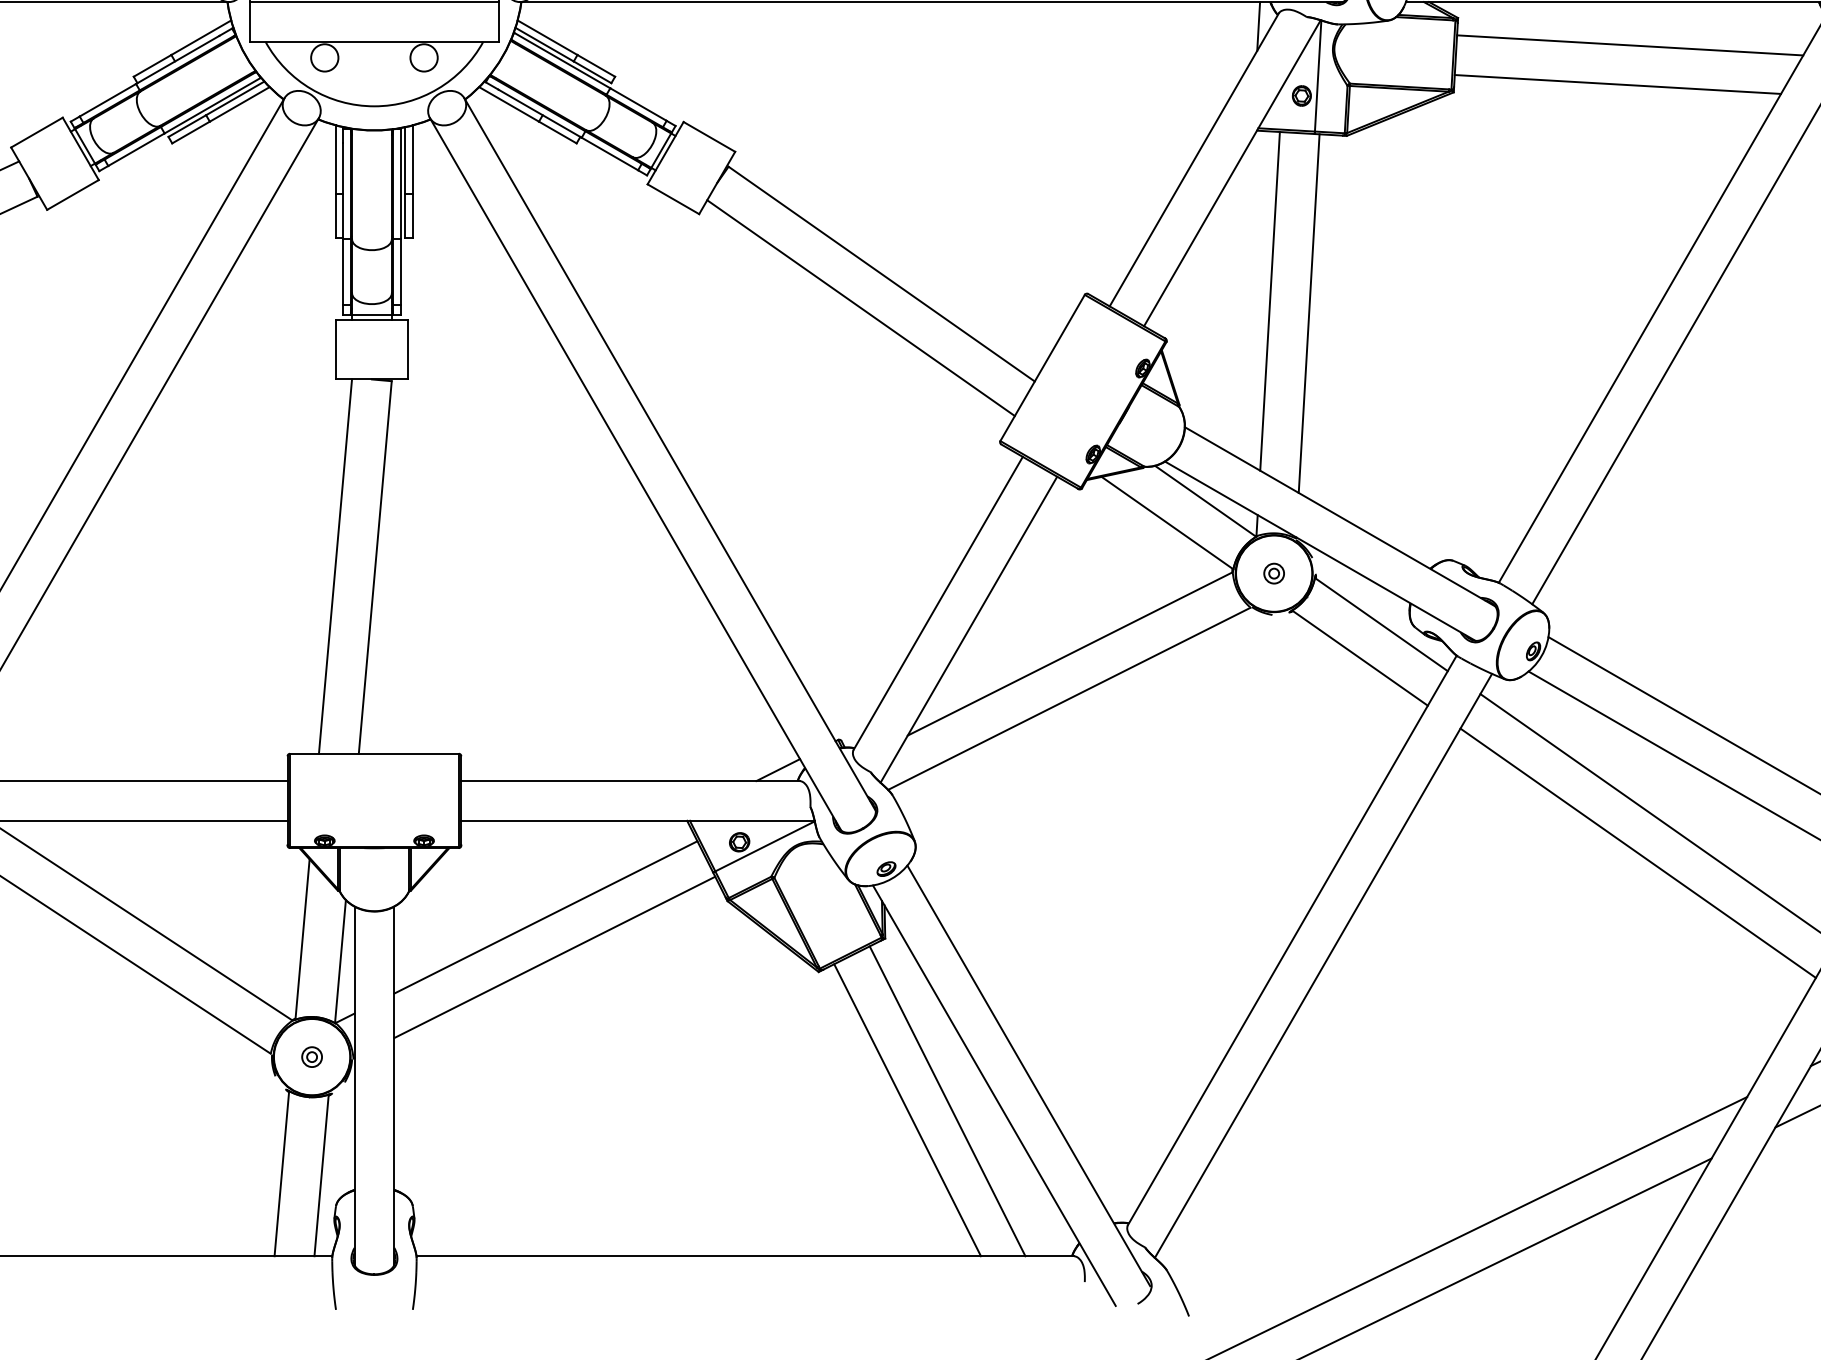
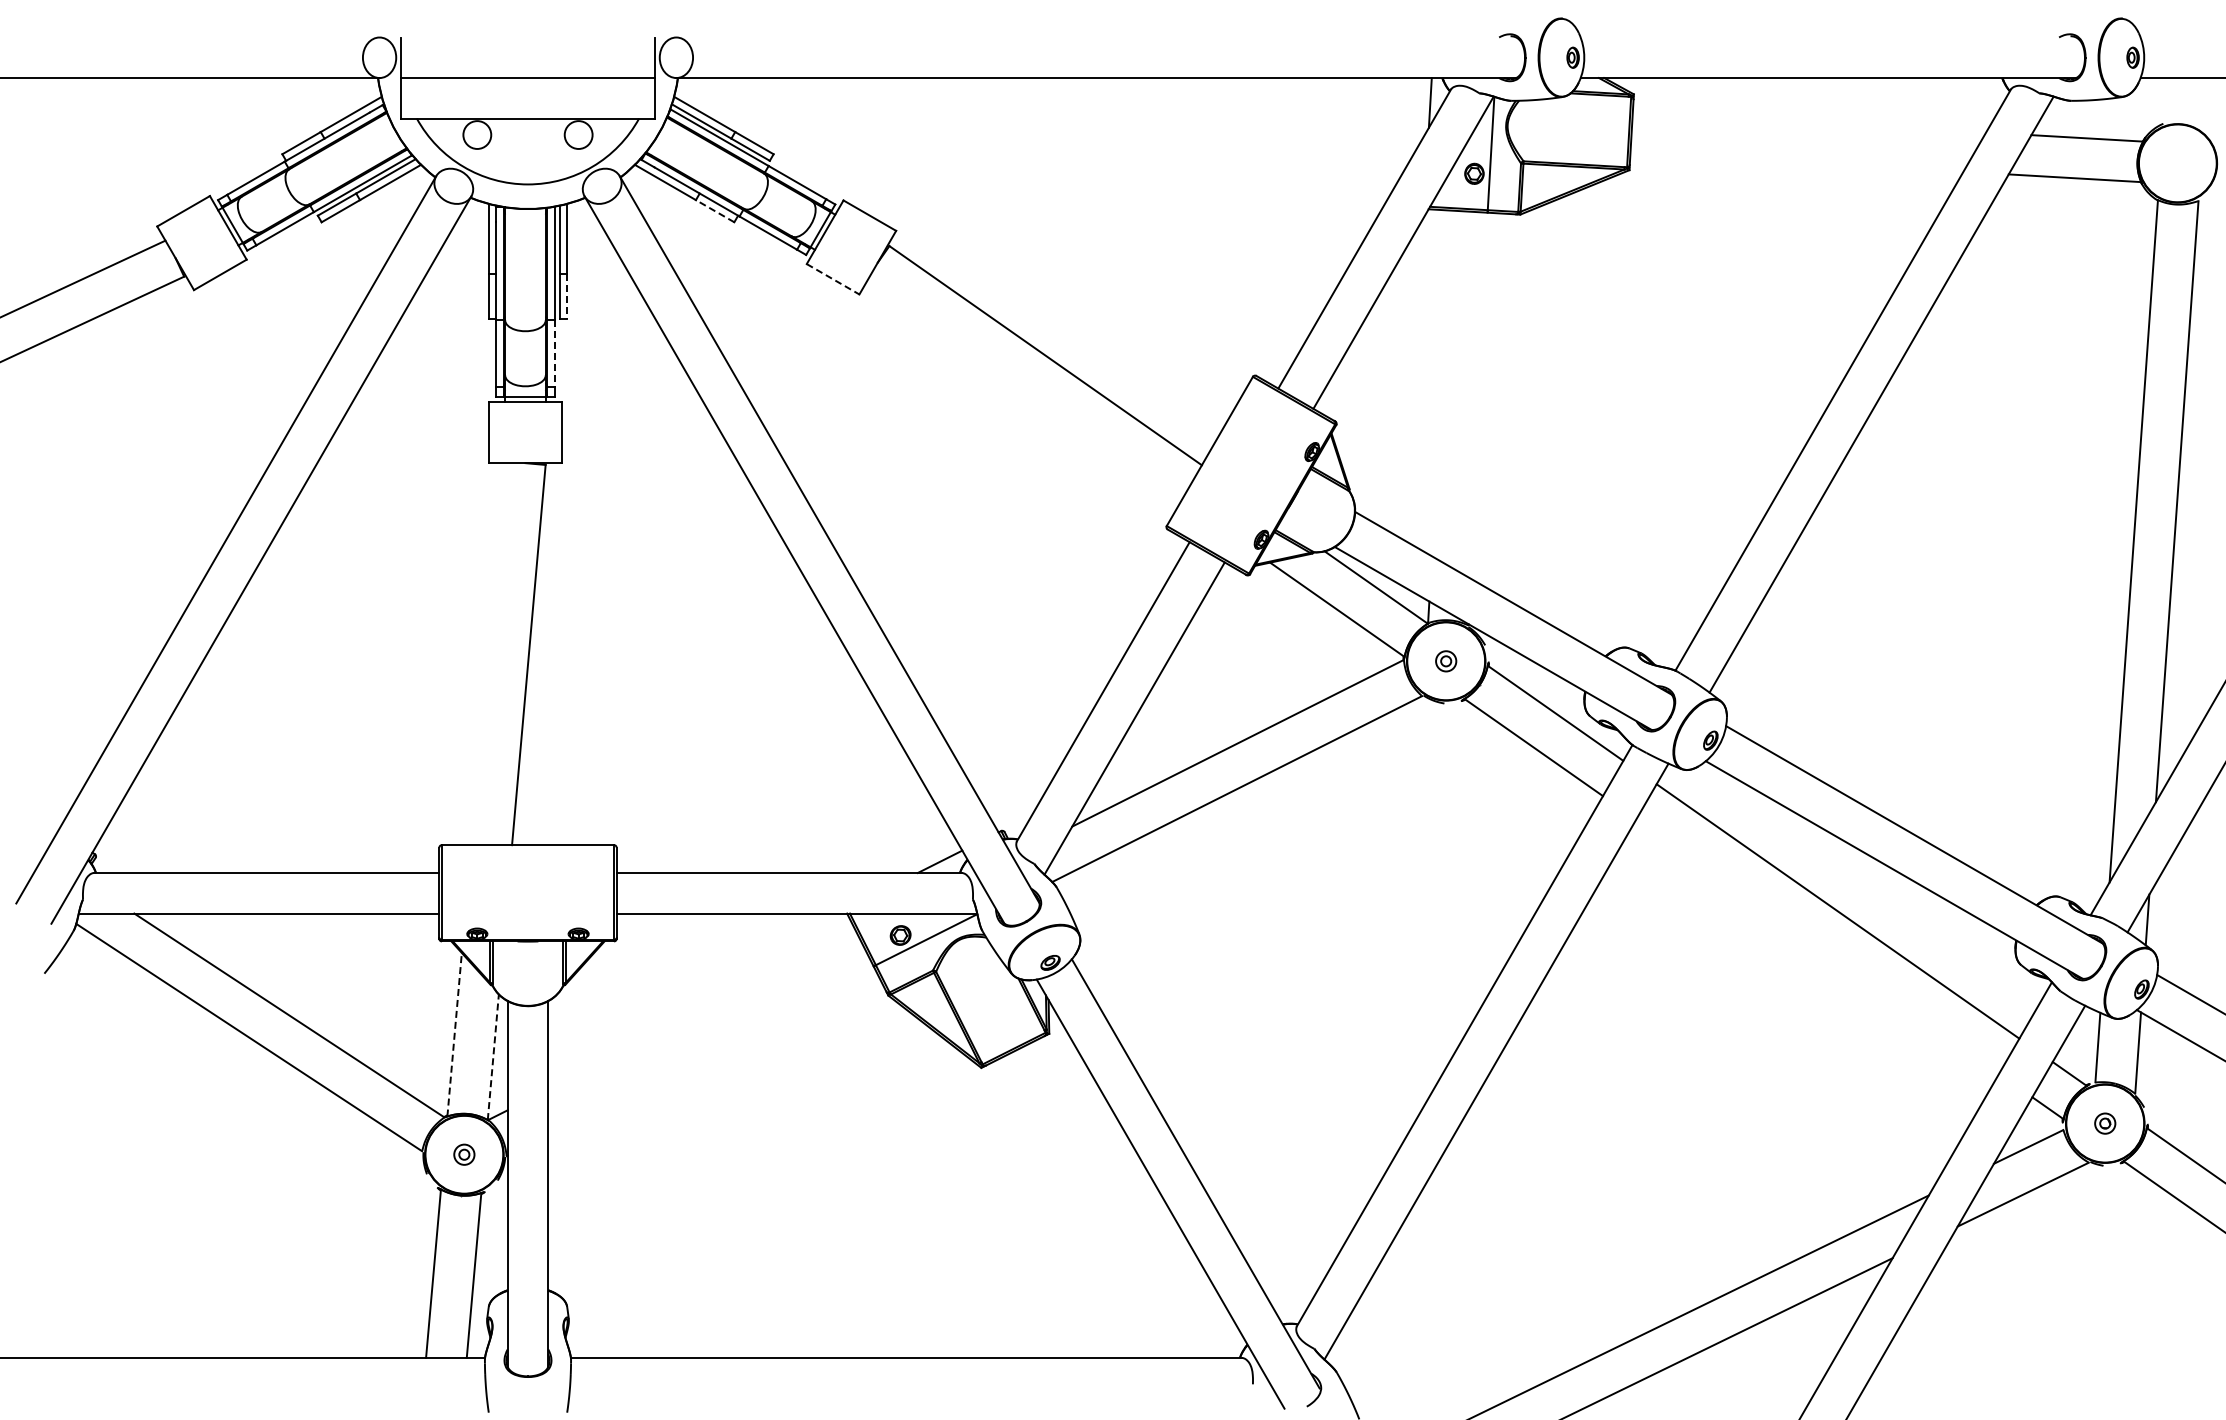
line: (1630, 45) -> (1809, 122), removed
line: (1617, 83) -> (1796, 161), removed
line: (557, 131) -> (714, 210), solid -> dashed
line: (673, 199) -> (833, 279), solid -> dashed
line: (413, 217) -> (567, 297), solid -> dashed
line: (400, 272) -> (554, 354), solid -> dashed
line: (1269, 301) -> (1441, 383), removed
line: (860, 308) -> (1024, 390), removed
line: (1308, 313) -> (1481, 395), removed
line: (335, 566) -> (488, 654), removed
line: (1638, 853) -> (1817, 946), removed
line: (545, 916) -> (702, 1011), removed
line: (302, 939) -> (454, 1034), solid -> dashed
line: (554, 956) -> (711, 1052), removed
line: (340, 961) -> (493, 1057), solid -> dashed
line: (947, 1100) -> (1112, 1199), removed
line: (907, 1109) -> (1071, 1208), removed

